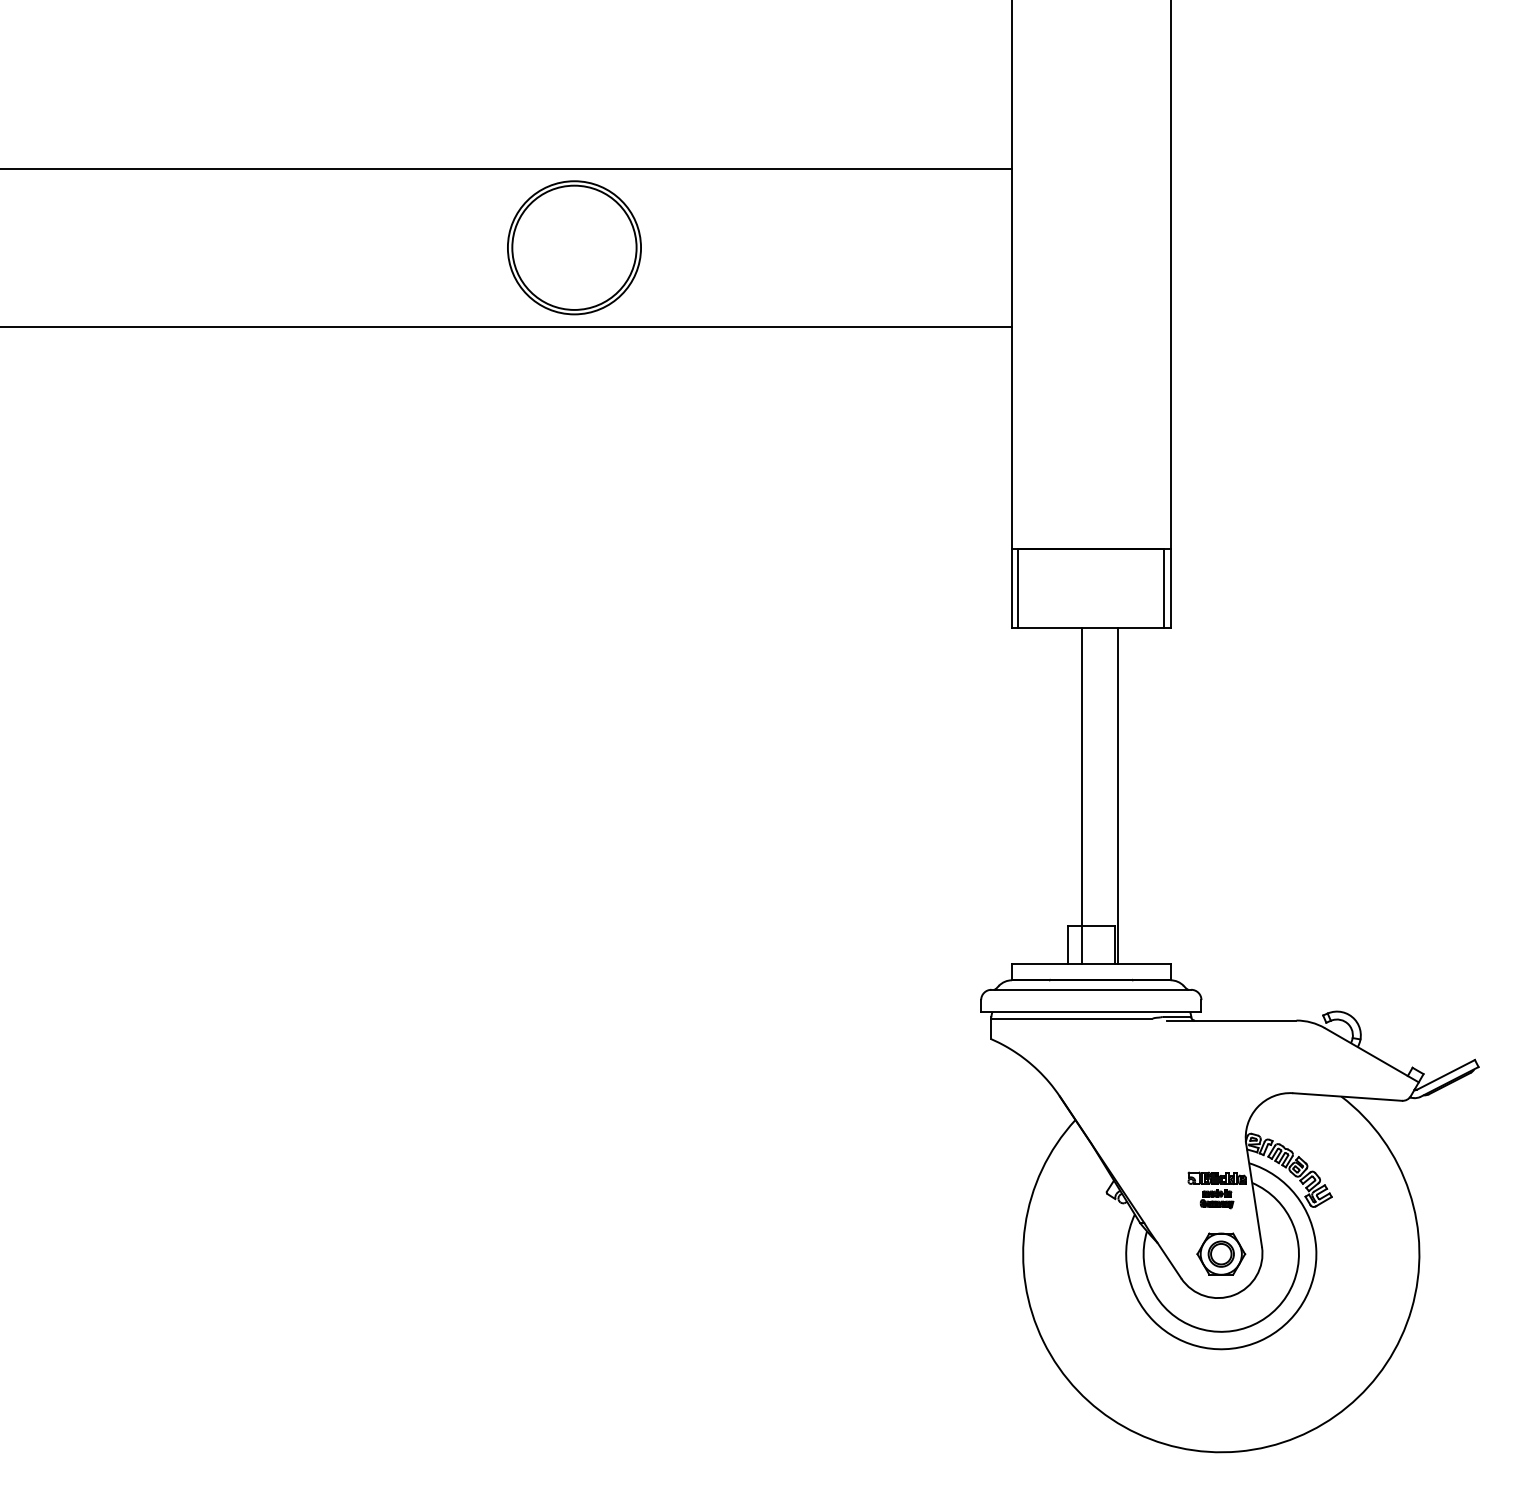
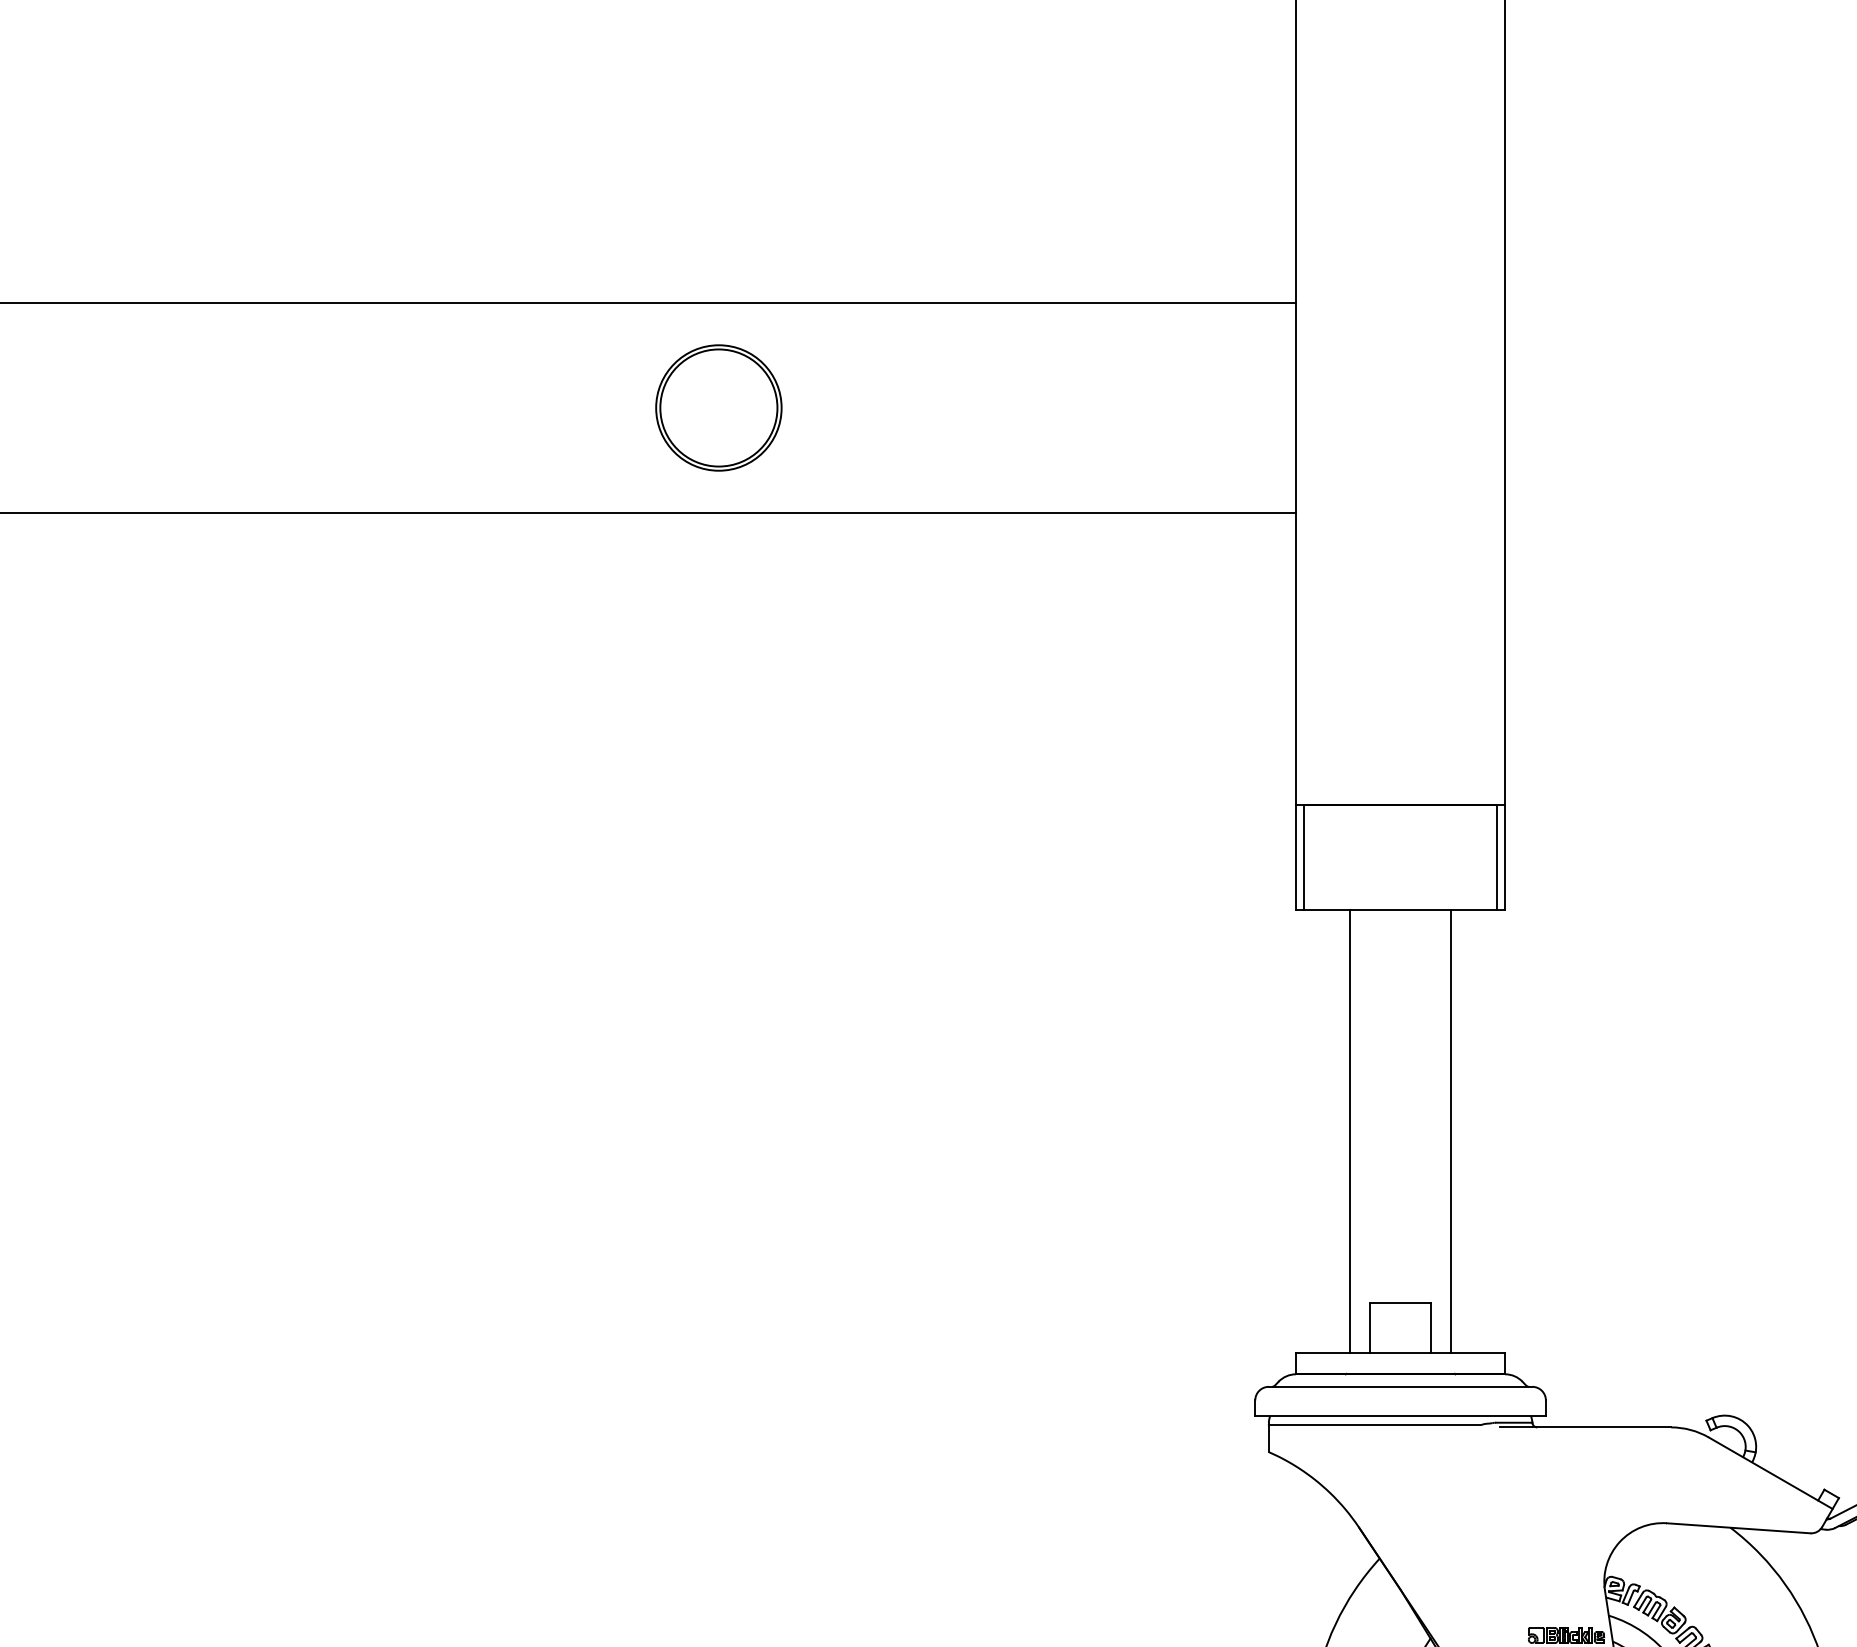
part: (574, 247) -> (718, 407), size x0.71
line: (1082, 796) -> (1450, 1131), moved
line: (1118, 796) -> (1350, 1131), moved

